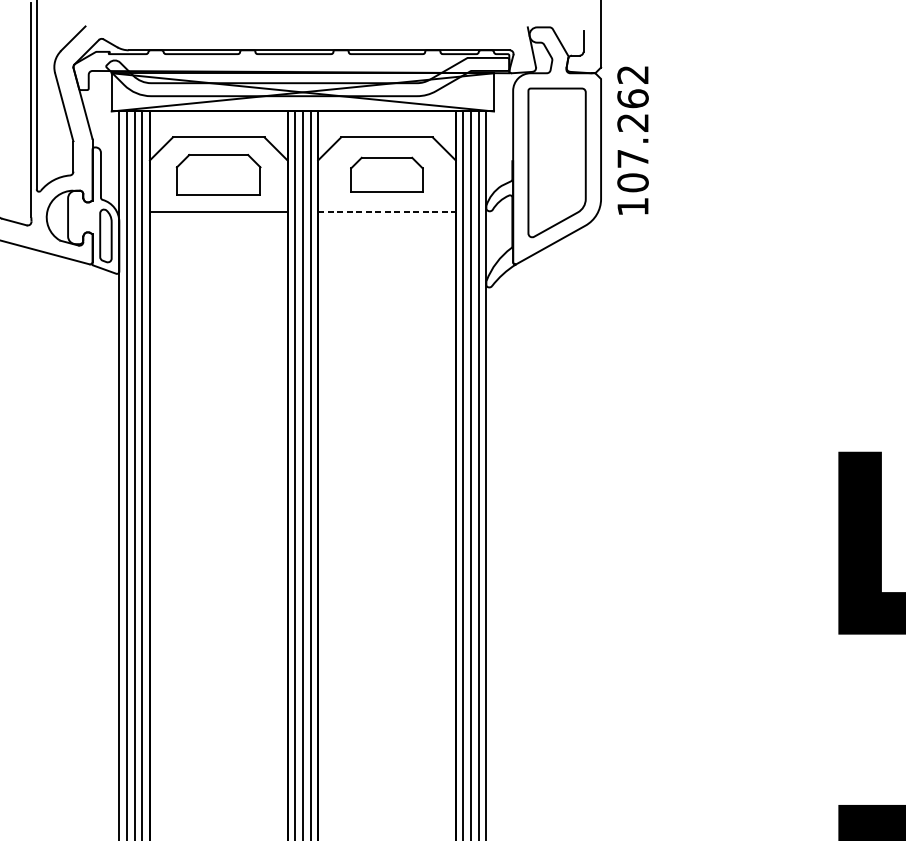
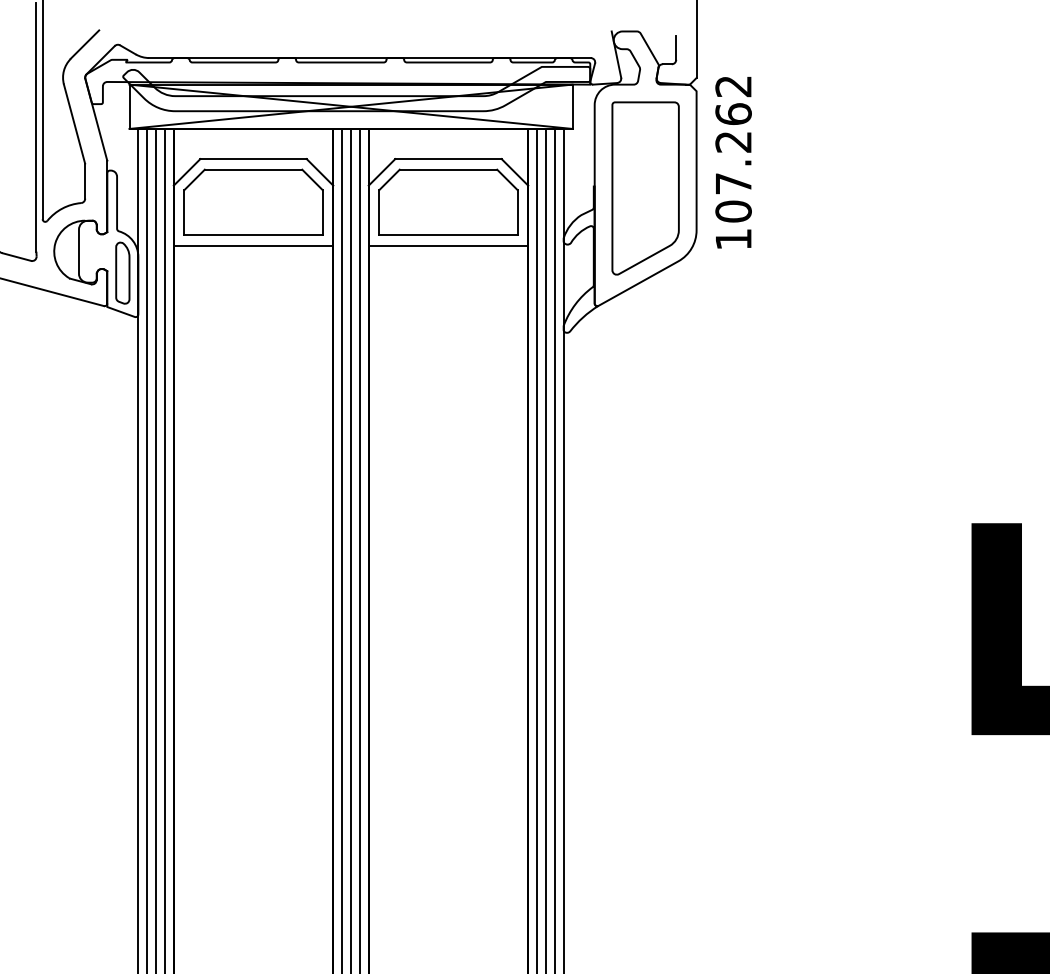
part: (218, 174) -> (253, 201), size x1.43
part: (386, 174) -> (448, 201), size x1.67
line: (386, 212) -> (448, 245), dashed -> solid

